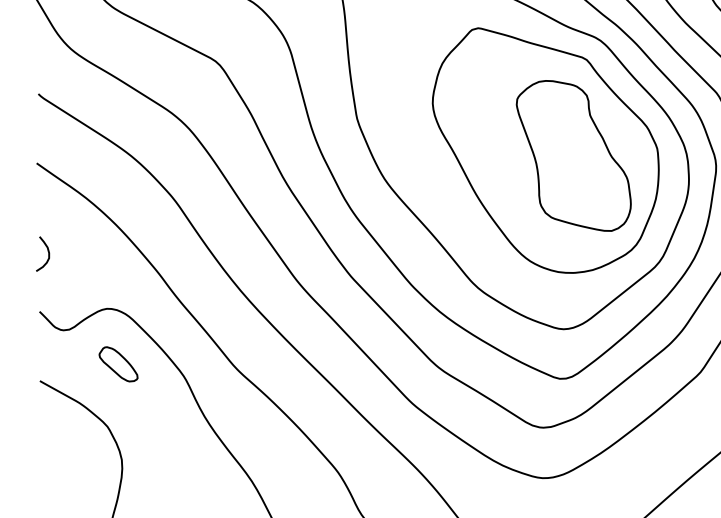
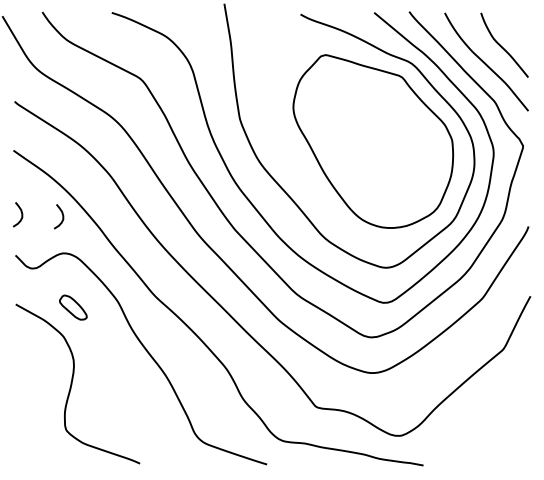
part: (572, 156) -> (392, 145), removed
curve: (106, 256) -> (62, 216), added
part: (118, 364) -> (73, 307), moved

